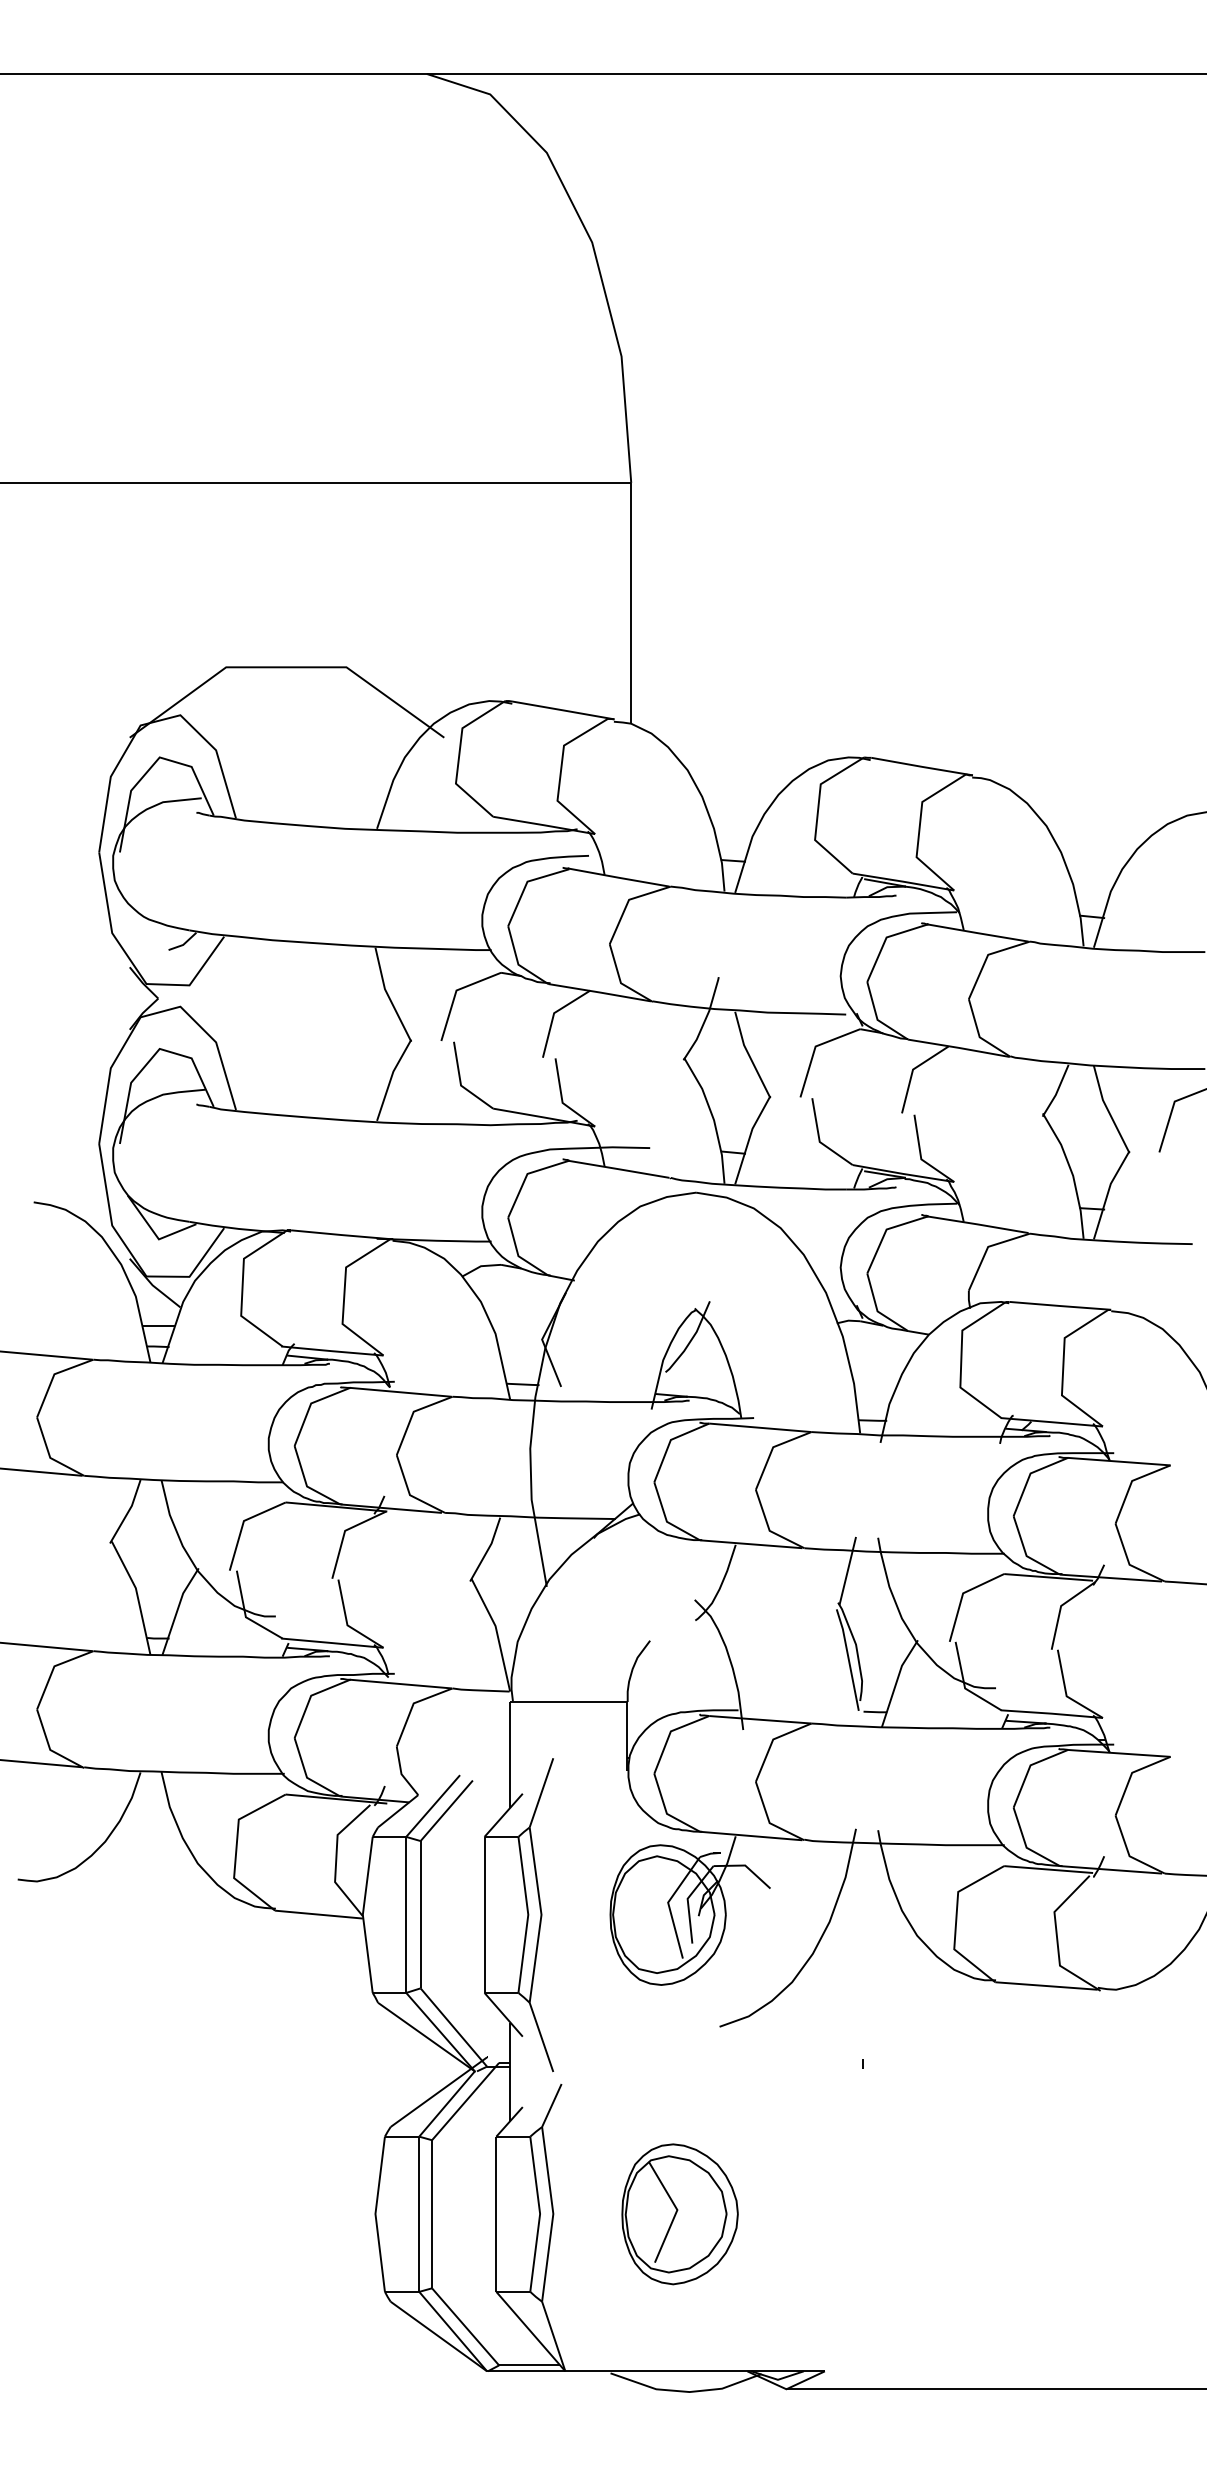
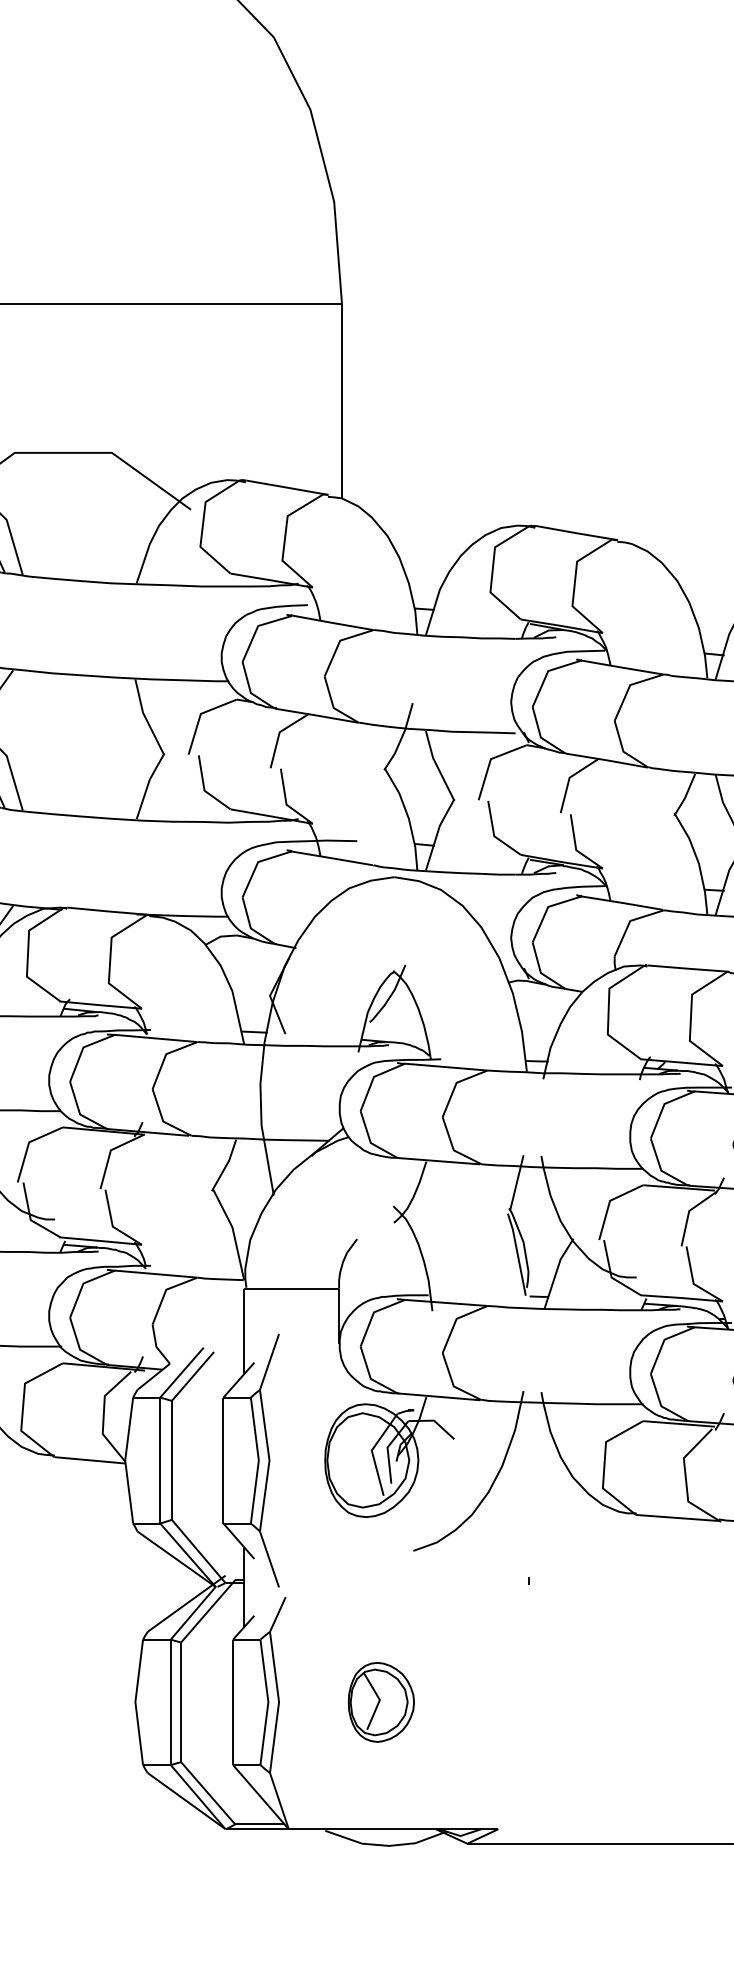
part: (679, 2214) -> (380, 1702), size x0.7

